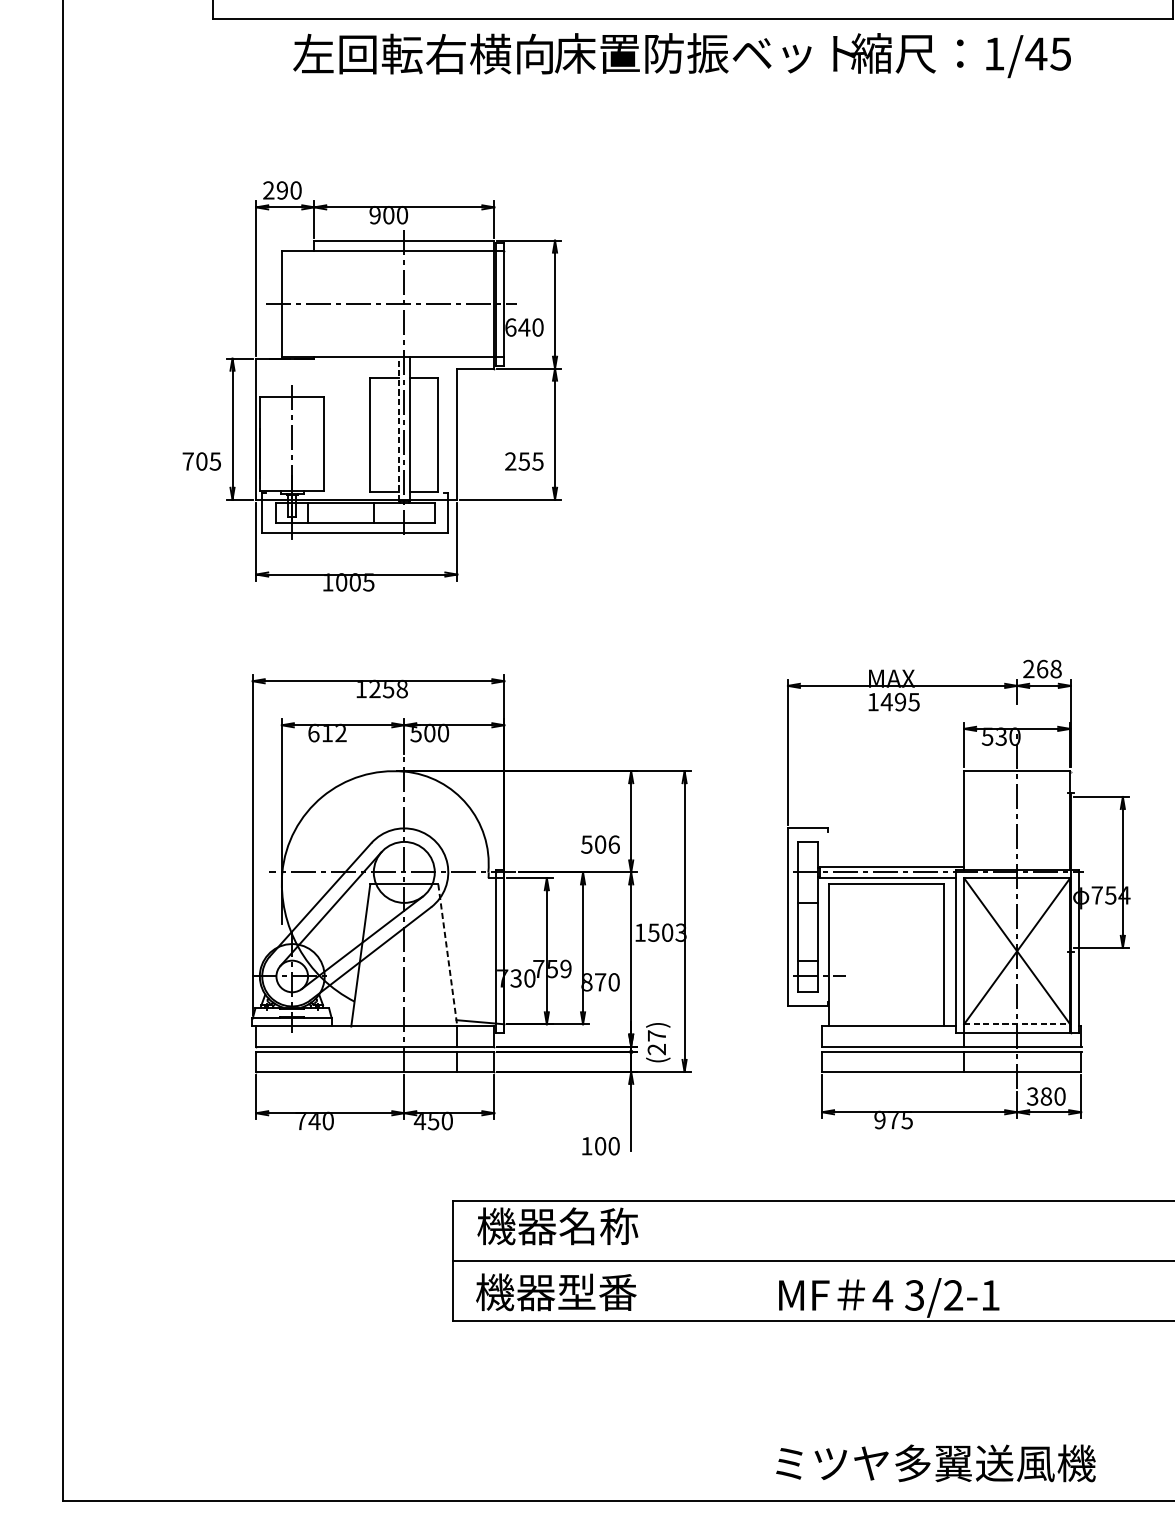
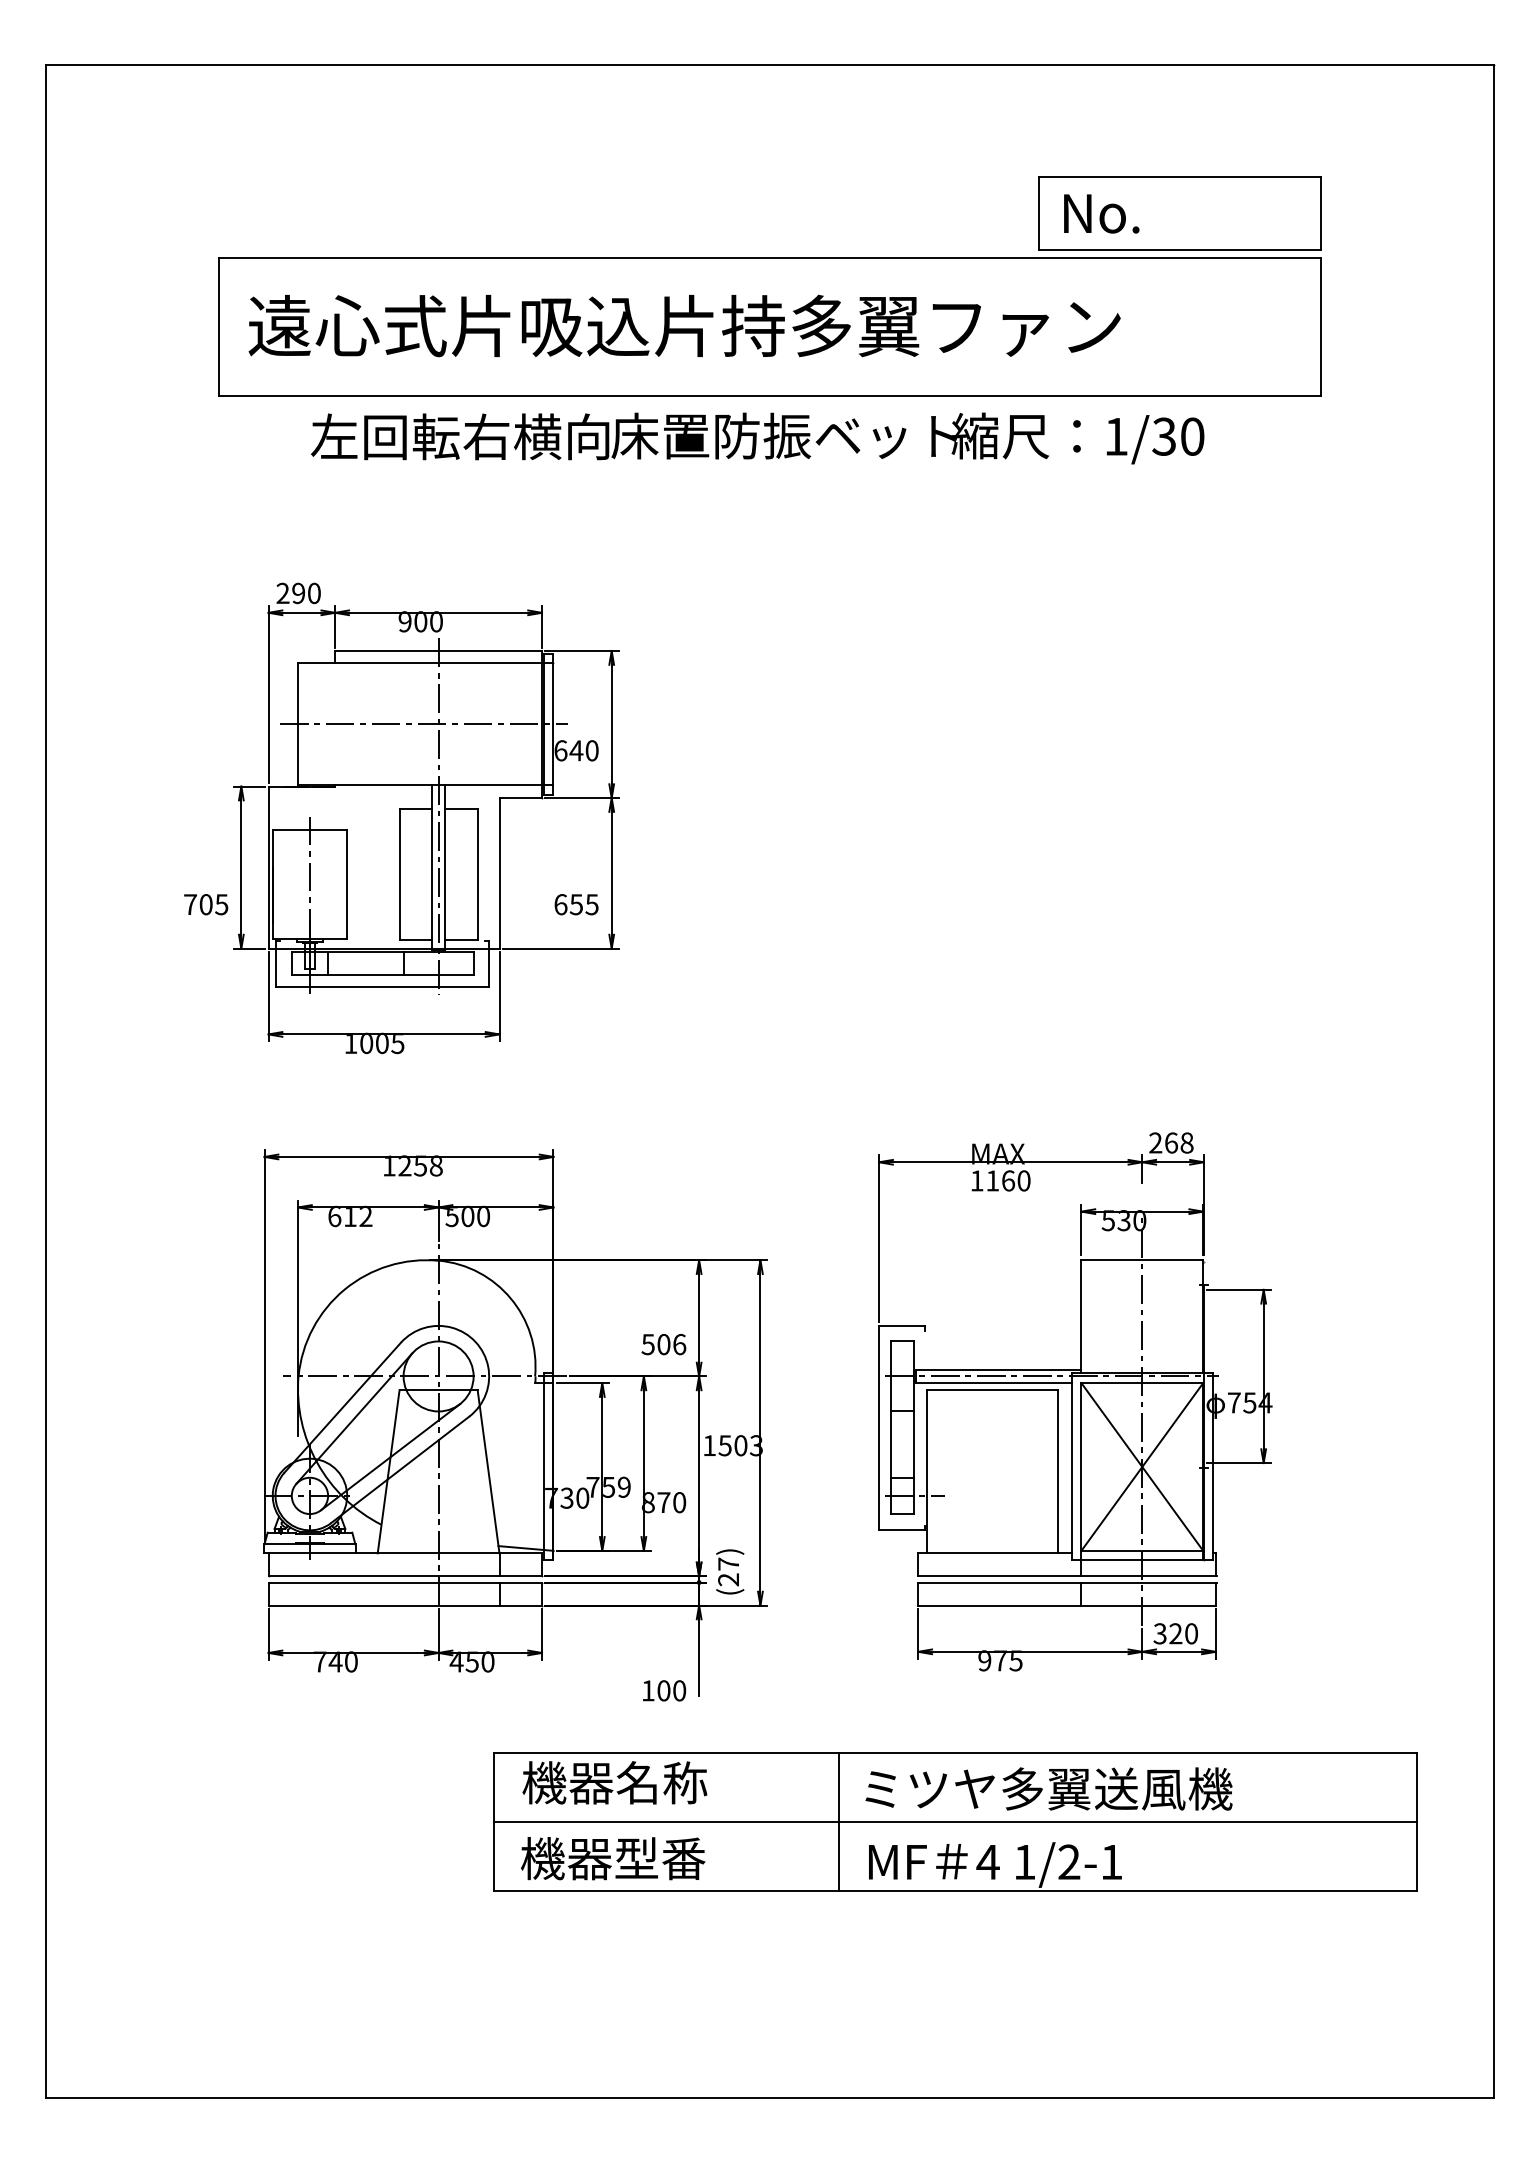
text: (1047, 53) -> (1177, 436), 1/45 -> 1/30
line: (398, 428) -> (432, 866), dashed -> solid
text: (510, 461) -> (560, 904), 255 -> 655
text: (899, 701) -> (1007, 1180), 1495 -> 1160
line: (447, 956) -> (488, 1472), dashed -> solid
line: (1017, 1023) -> (1142, 1550), dashed -> solid
text: (1046, 1096) -> (1175, 1633), 380 -> 320
line: (752, 1260) -> (838, 1822), added
text: (914, 1295) -> (1024, 1862), 3/2-1 -> 1/2-1
text: (935, 1462) -> (1048, 1788), moved

